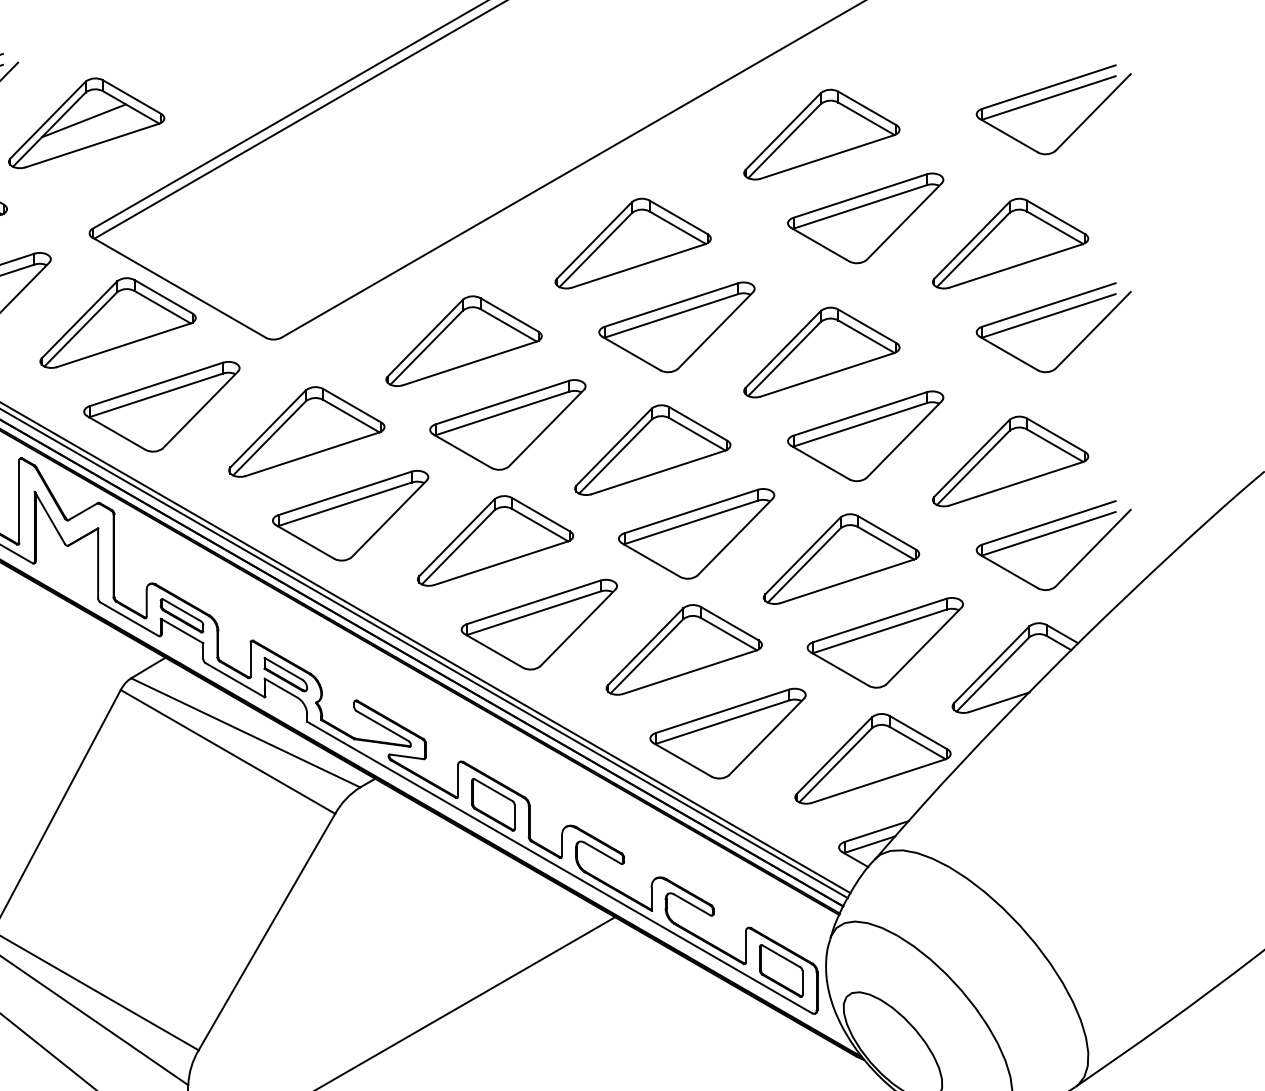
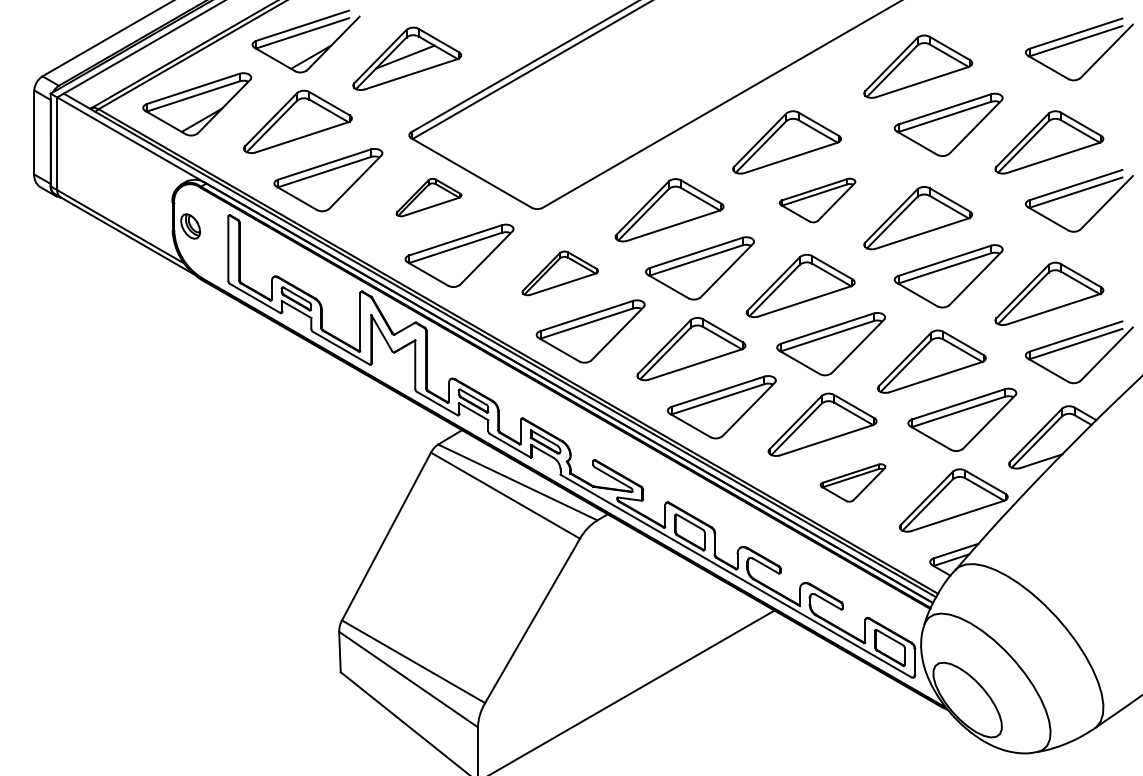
part: (117, 322) -> (428, 197), size x0.6
part: (676, 327) -> (817, 200), size x0.7
part: (307, 432) -> (560, 273), size x0.7
part: (727, 732) -> (852, 482), size x0.6

